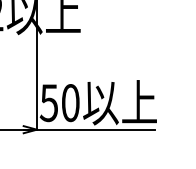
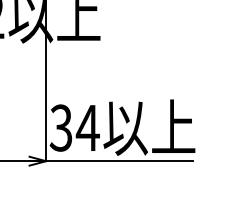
text: (59, 102) -> (74, 127), 50 -> 34

